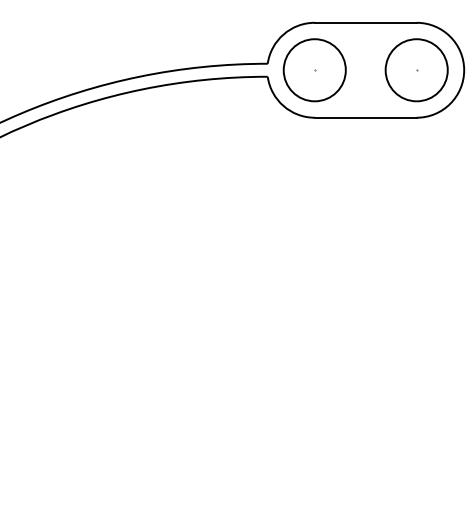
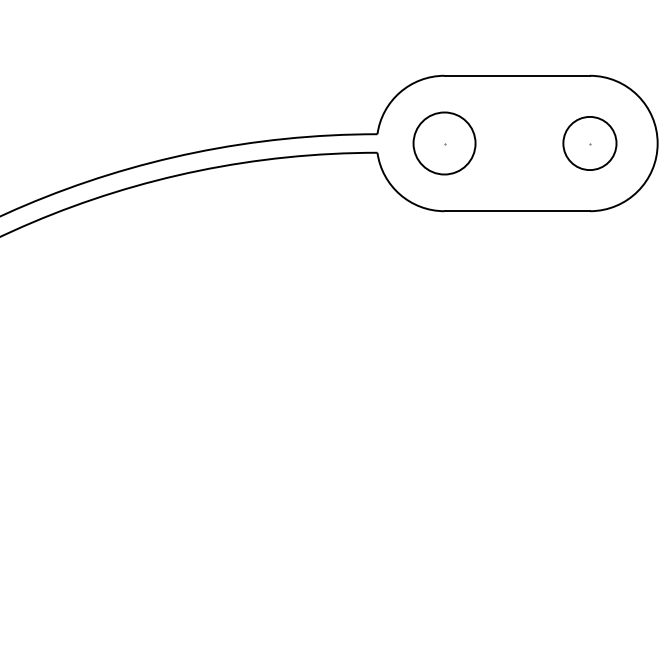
circle: (314, 70) -> (444, 143), size x0.7
circle: (416, 70) -> (589, 143), size x0.6

